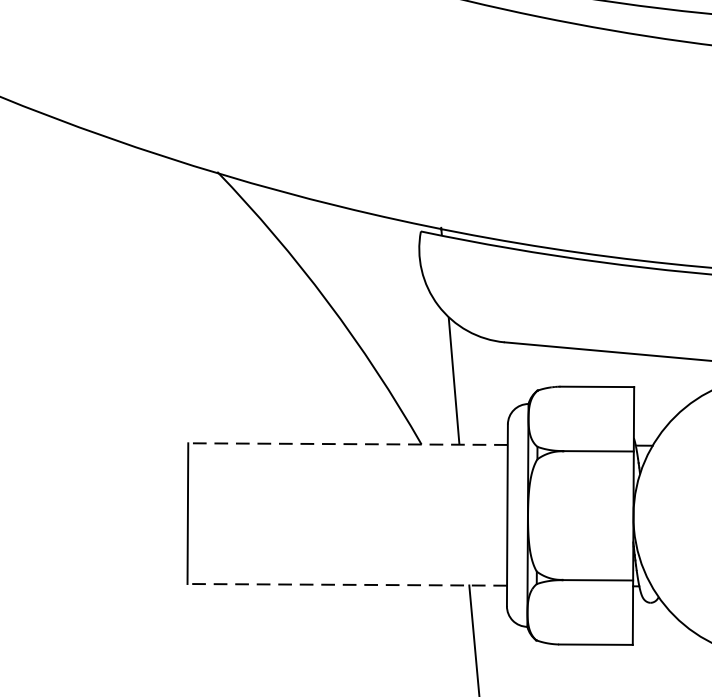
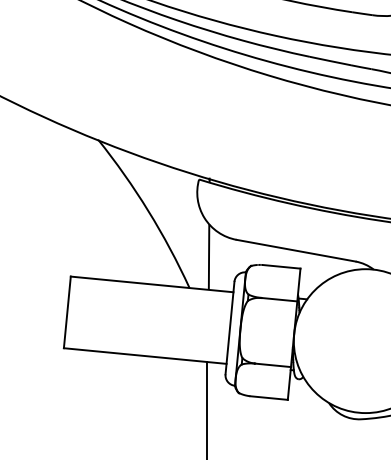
line: (348, 444) -> (152, 284), dashed -> solid
line: (347, 585) -> (145, 356), dashed -> solid

